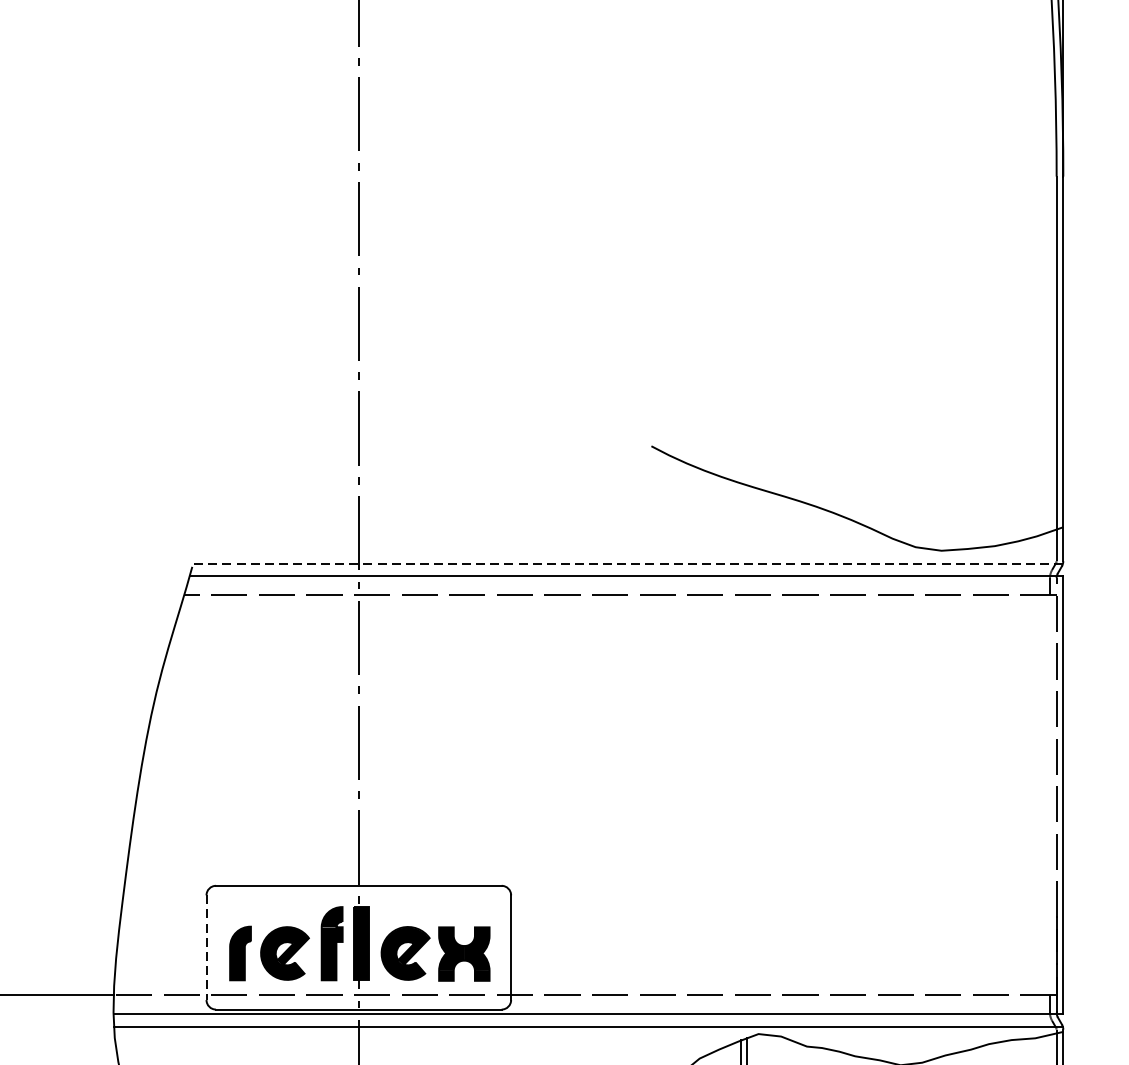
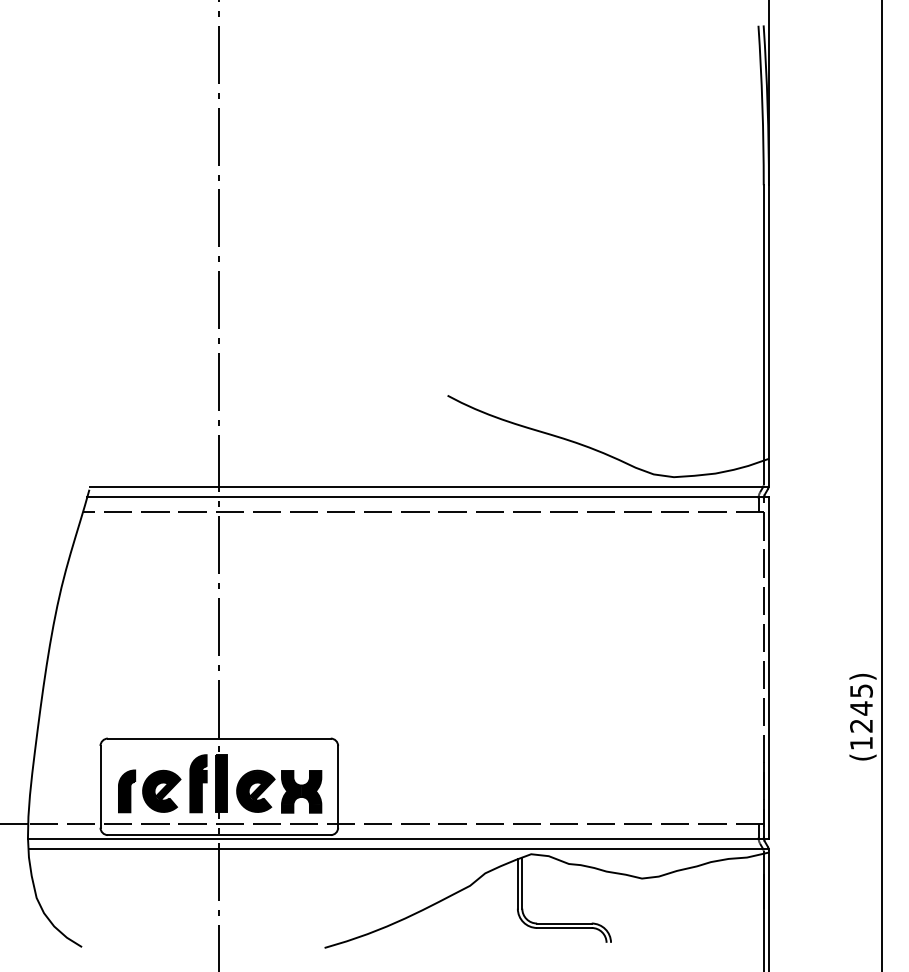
line: (626, 563) -> (428, 487), dashed -> solid
line: (206, 947) -> (100, 786), dashed -> solid

